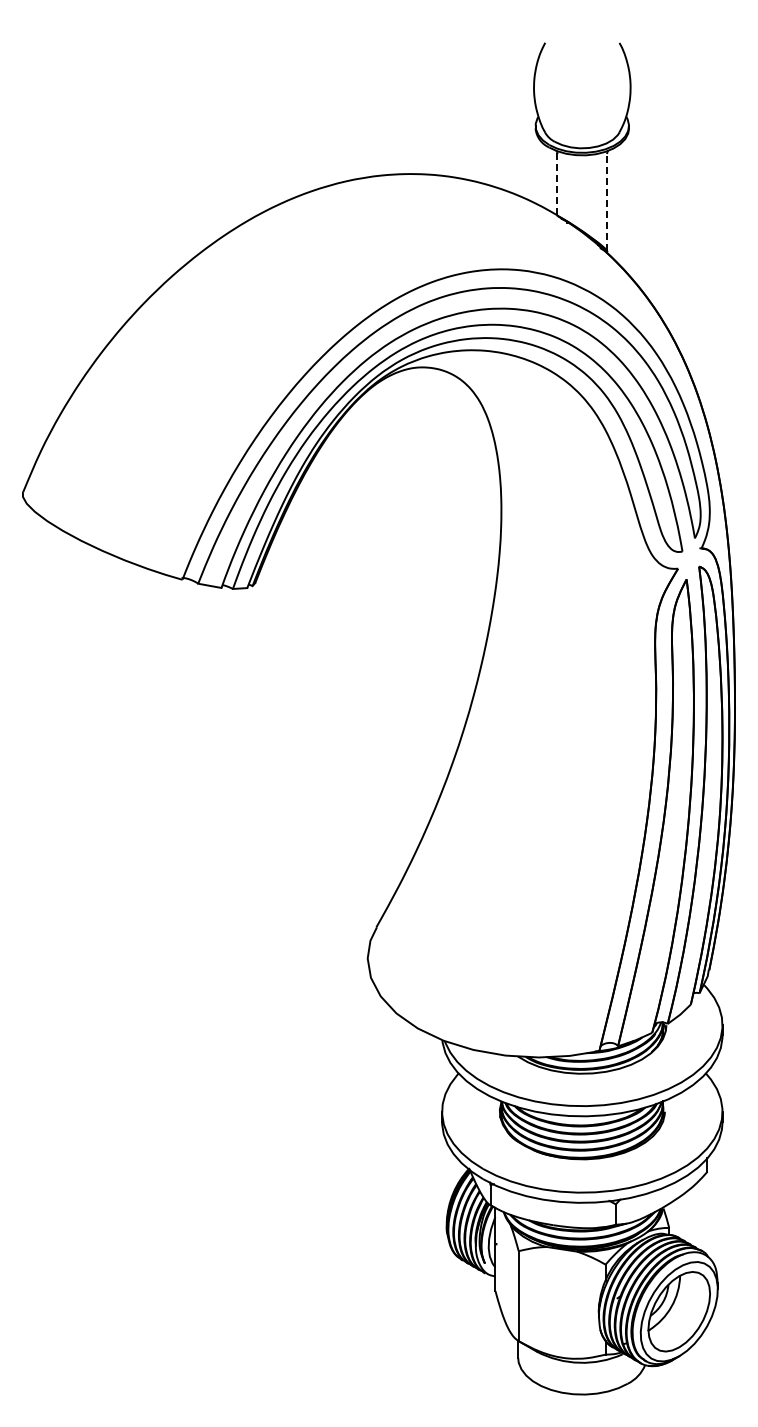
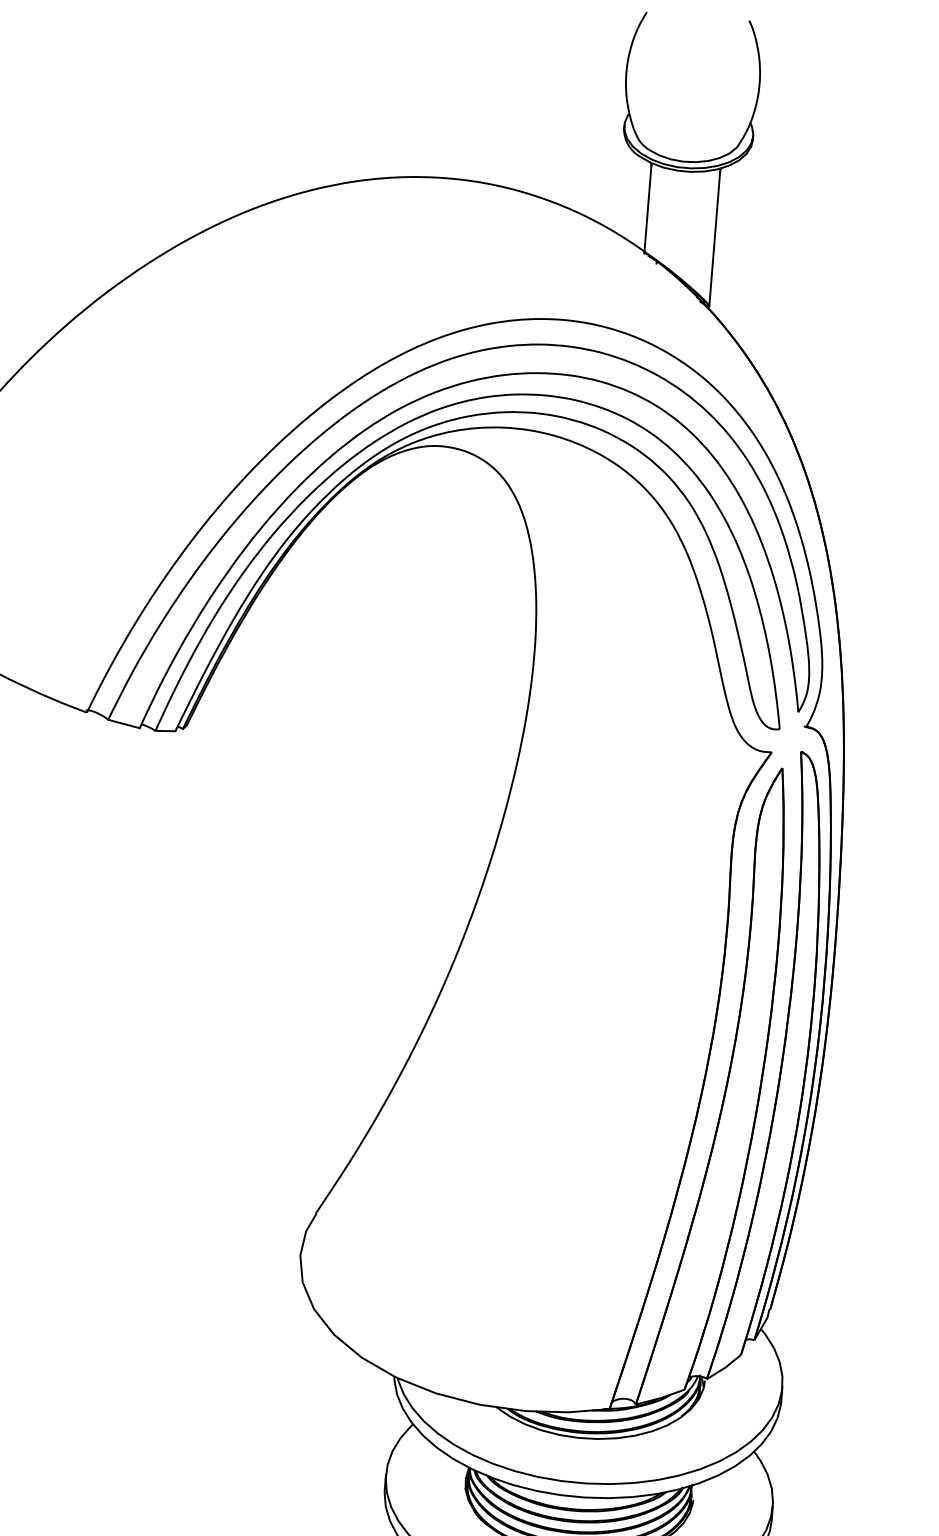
line: (557, 184) -> (648, 208), dashed -> solid
line: (607, 201) -> (715, 237), dashed -> solid

